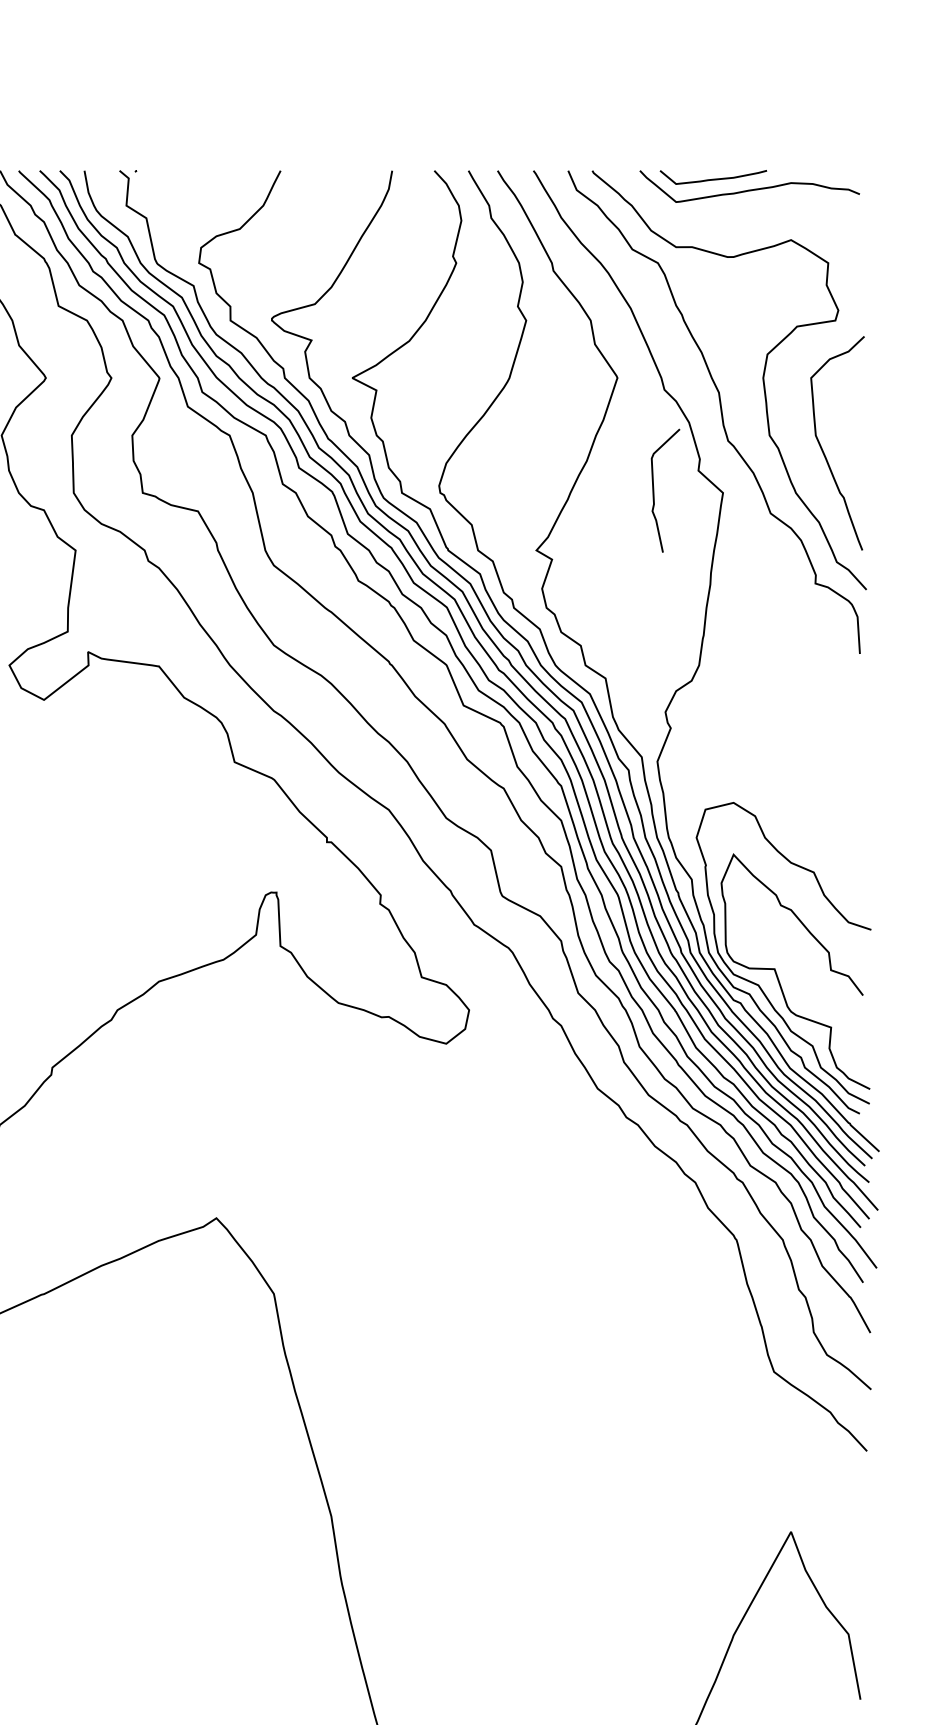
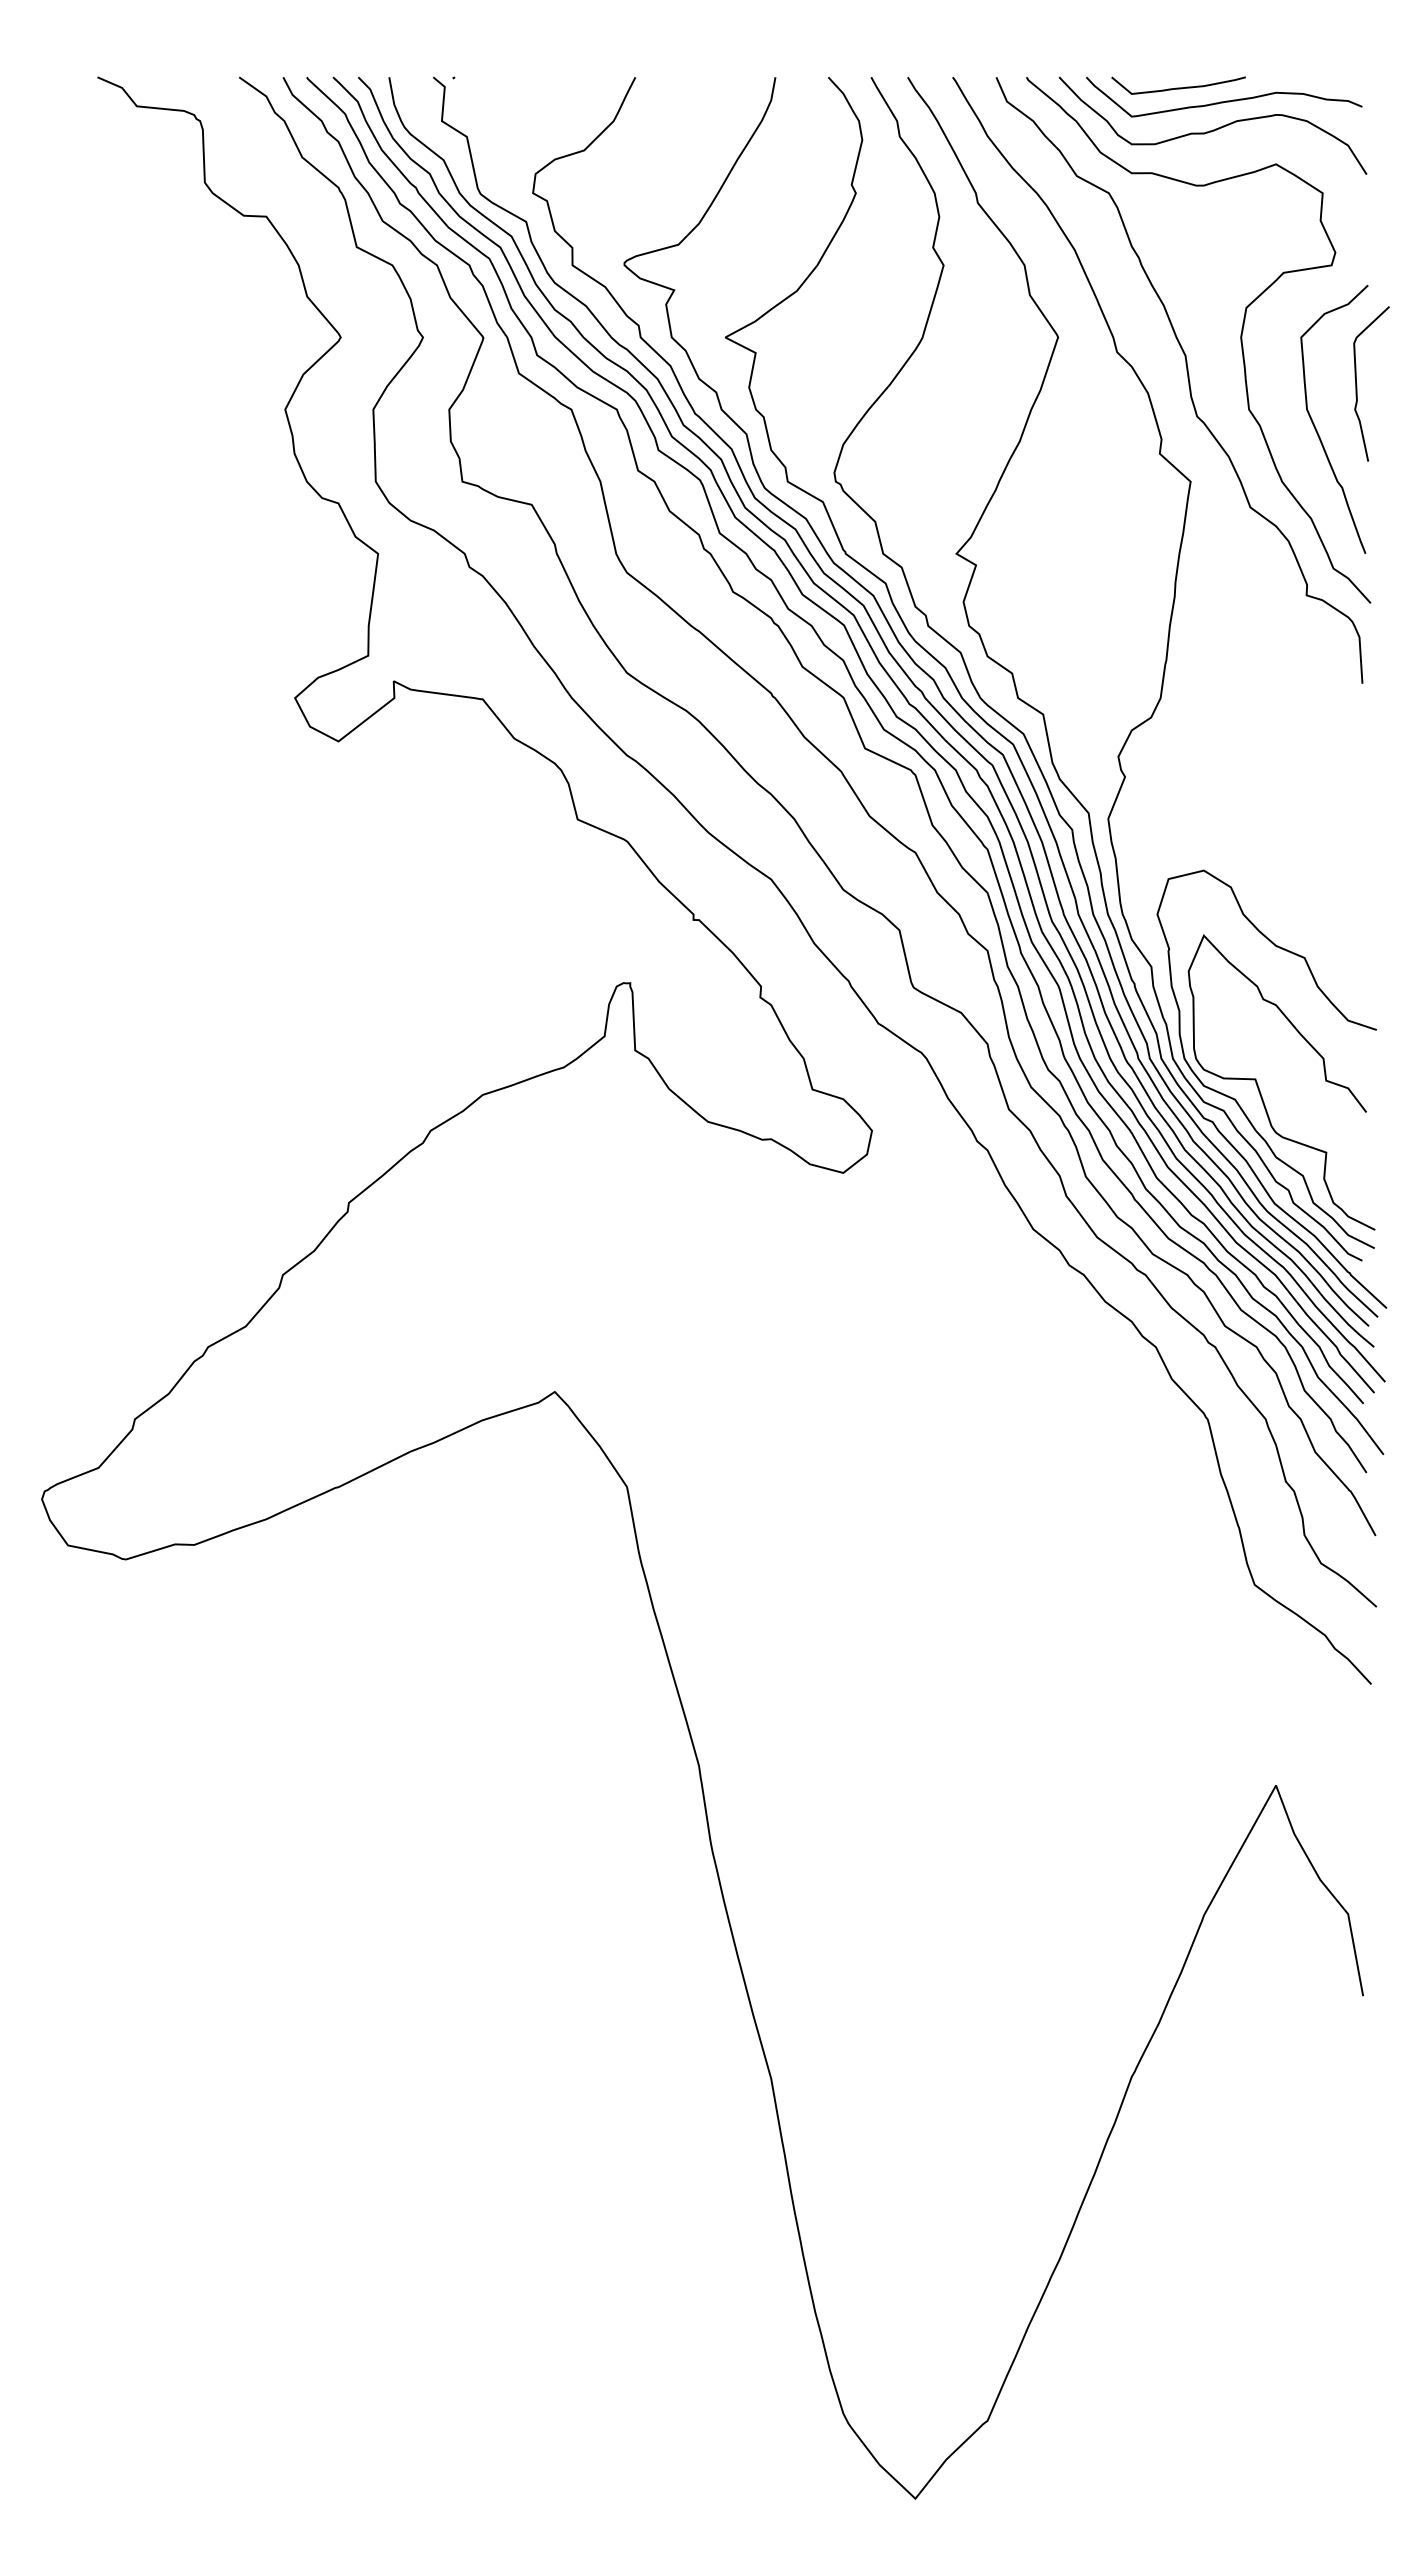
curve: (742, 211) -> (1215, 128), added
curve: (654, 491) -> (1357, 384), moved

